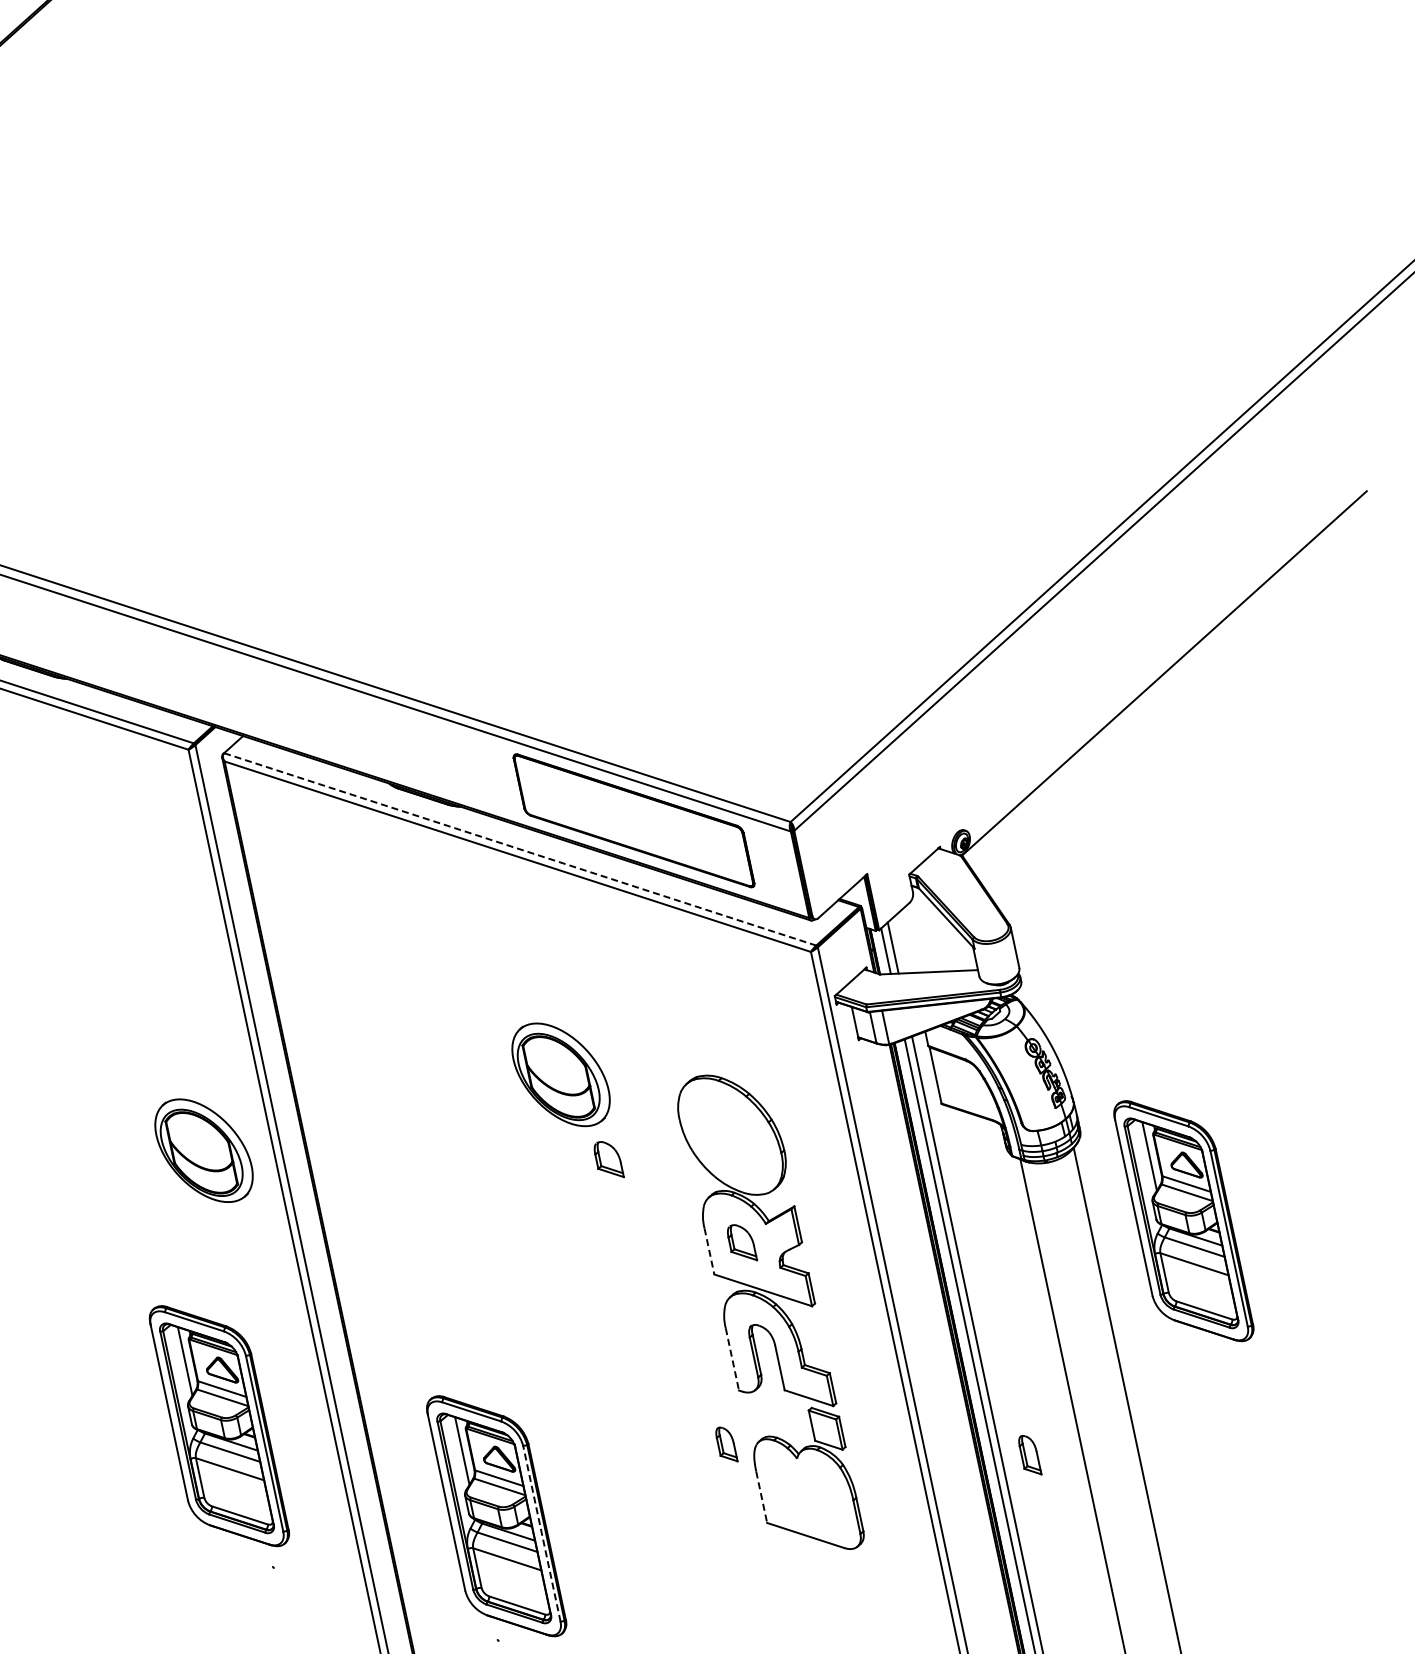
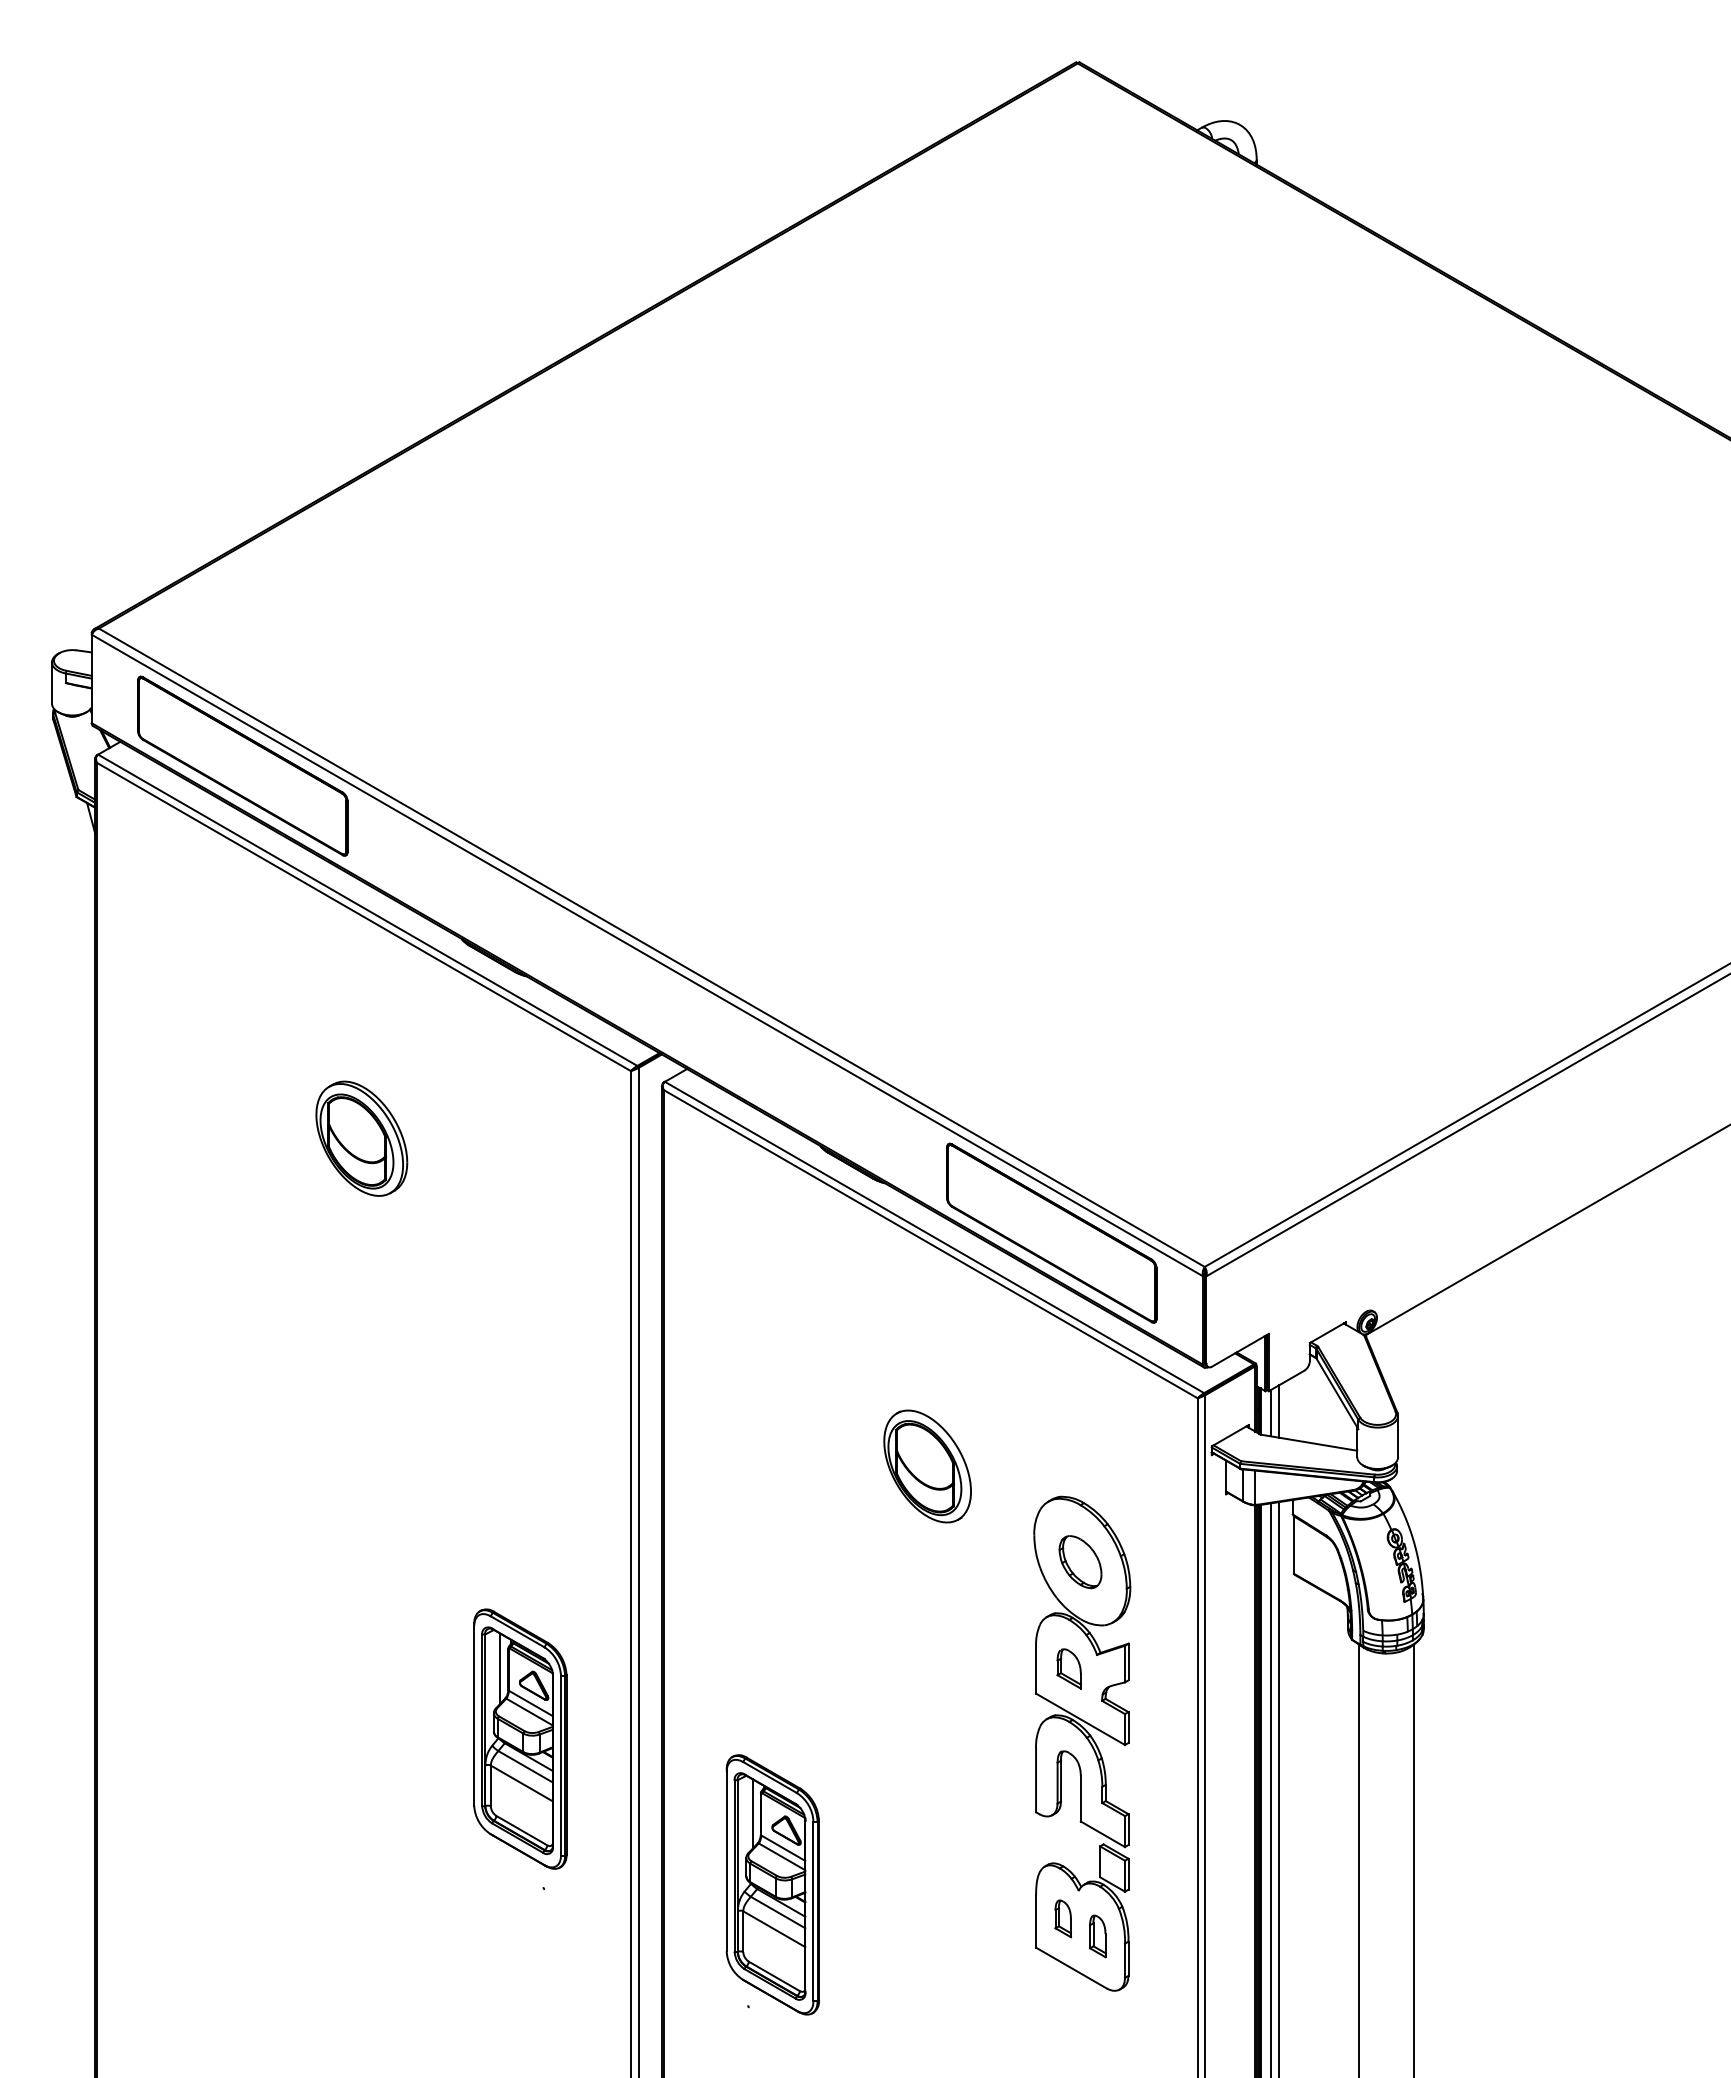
line: (520, 849) -> (934, 1237), dashed -> solid
part: (730, 1136) -> (1080, 1562), added
part: (203, 1150) -> (562, 1466), removed
part: (607, 1160) -> (955, 1559), removed
part: (1183, 1220) -> (1506, 1738), removed
line: (709, 1251) -> (1036, 1670), dashed -> solid
line: (732, 1359) -> (1036, 1780), dashed -> solid
part: (725, 1444) -> (1062, 1918), moved
part: (1029, 1455) -> (1097, 1936), moved
line: (762, 1497) -> (1036, 1921), dashed -> solid
line: (541, 1533) -> (813, 1911), dashed -> solid

